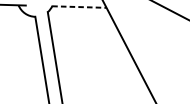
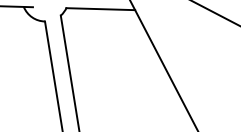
line: (79, 7) -> (101, 9), dashed -> solid

